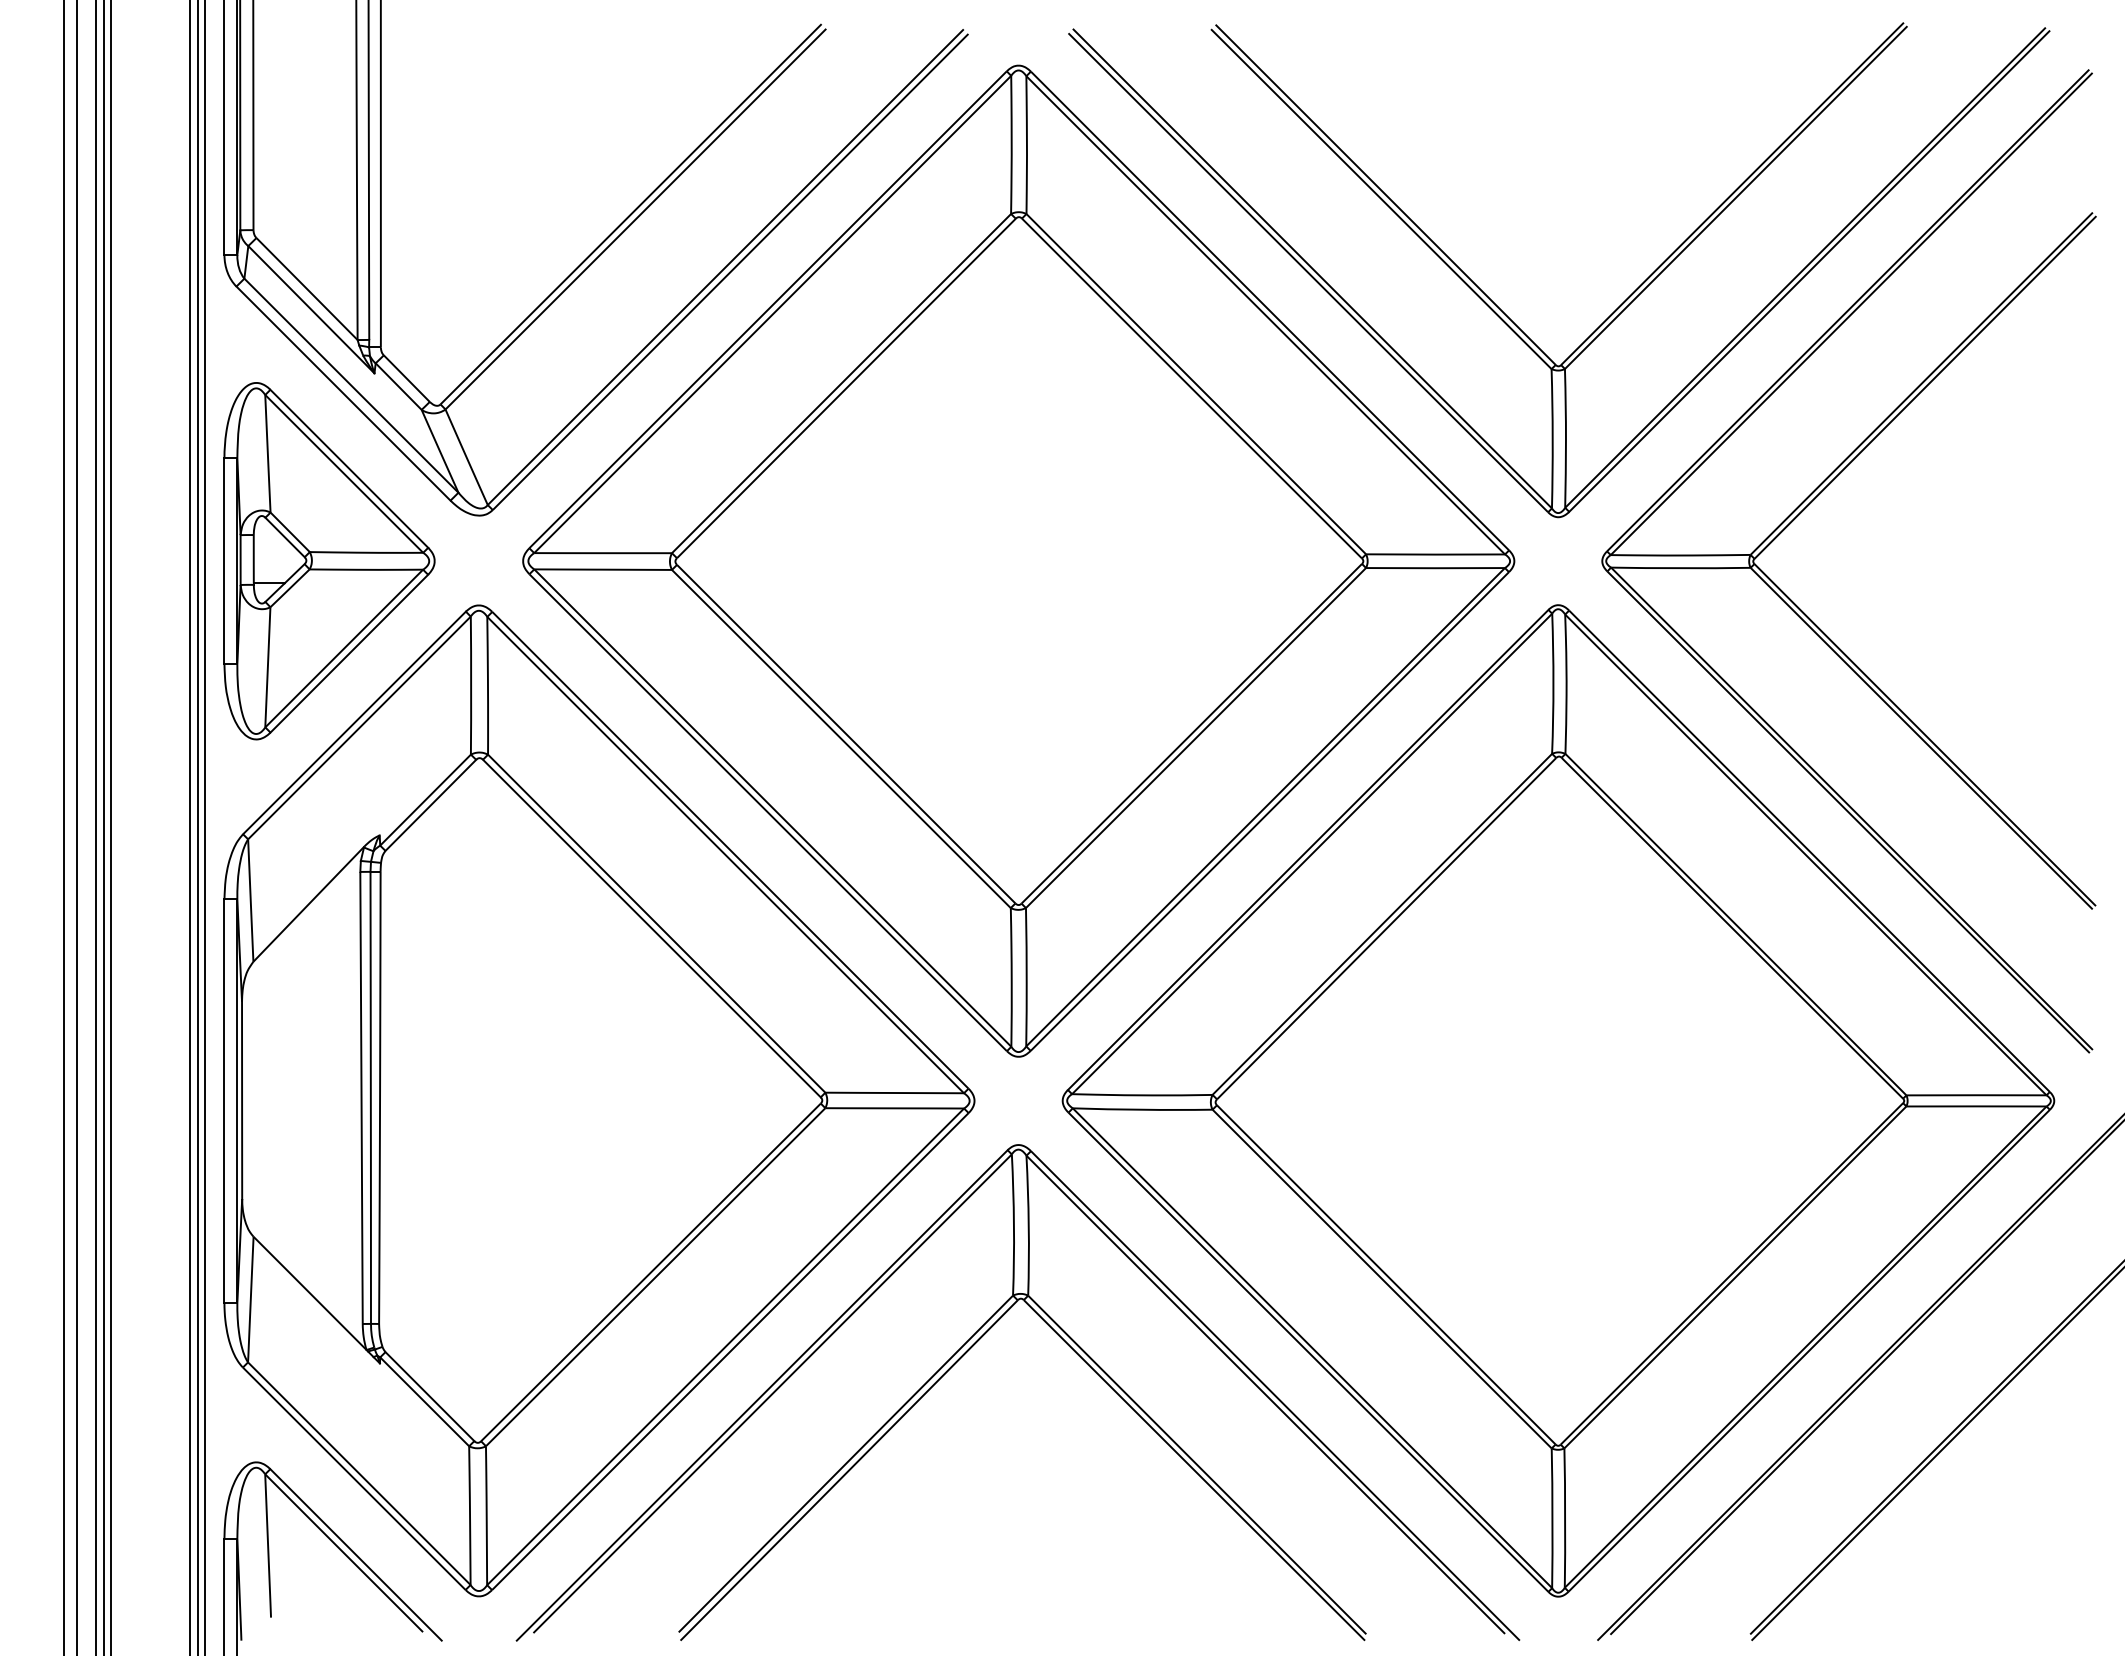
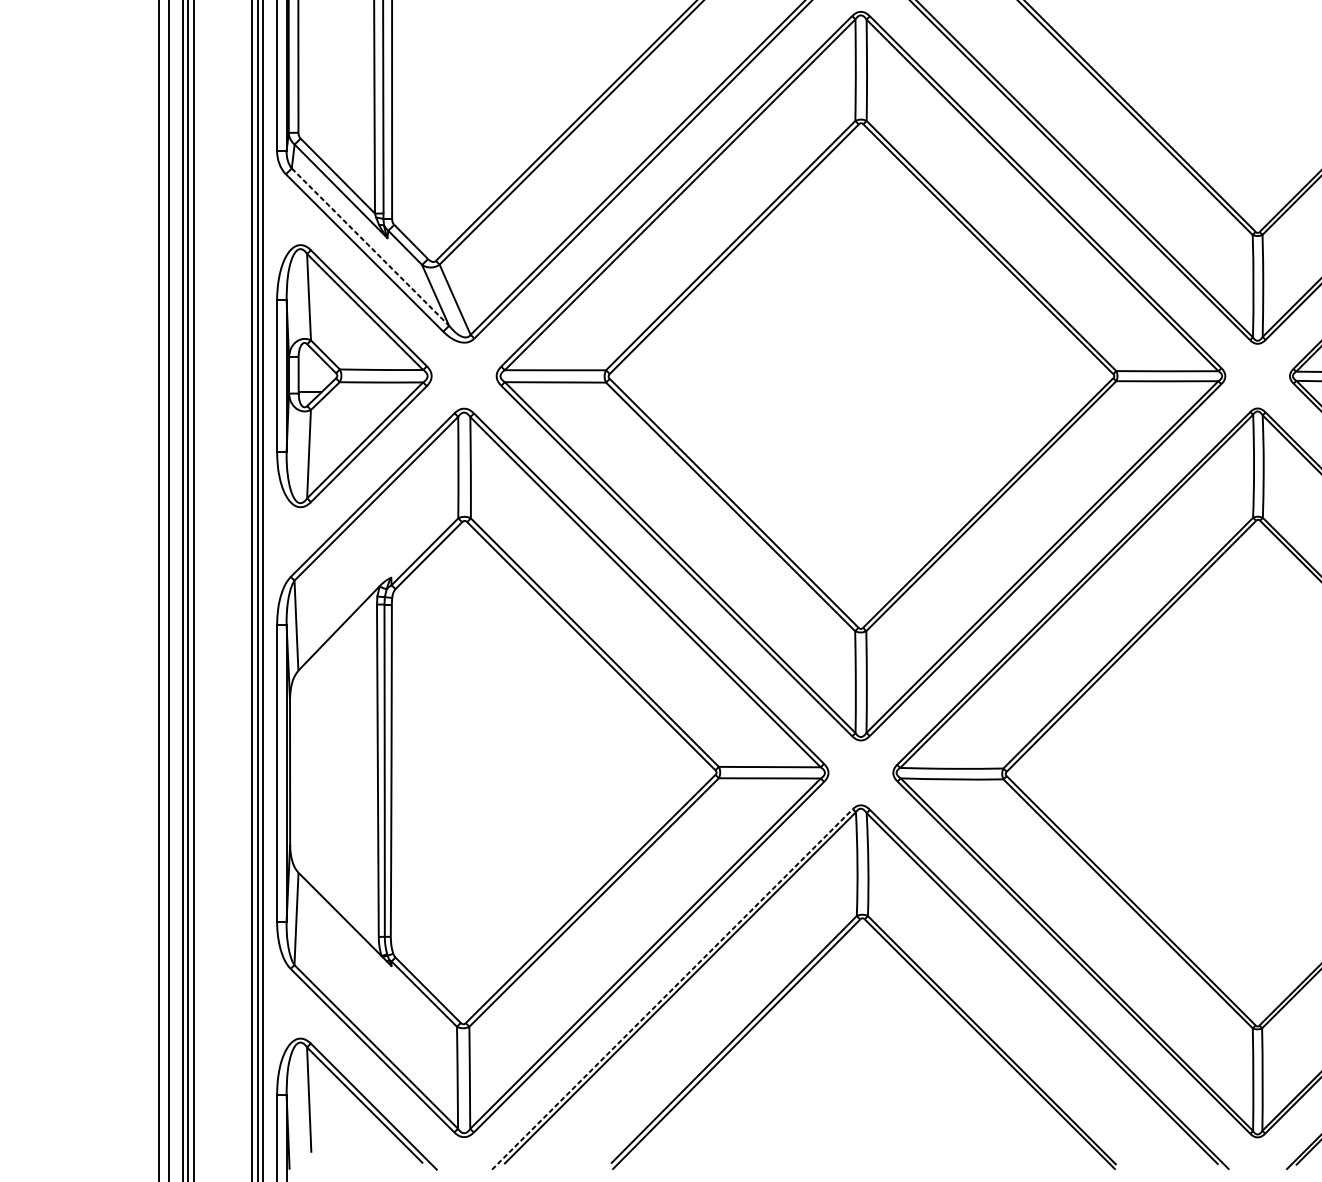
line: (351, 386) -> (370, 247), solid -> dashed
line: (762, 1395) -> (672, 989), solid -> dashed

